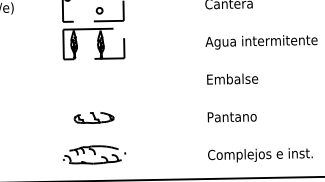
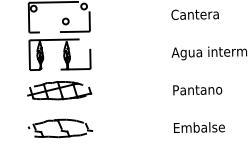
text: (233, 78) -> (199, 89), Embalse -> Pantano
part: (93, 79) -> (59, 90), added
text: (233, 116) -> (199, 127), Pantano -> Embalse
part: (93, 117) -> (59, 128), size x1.67

